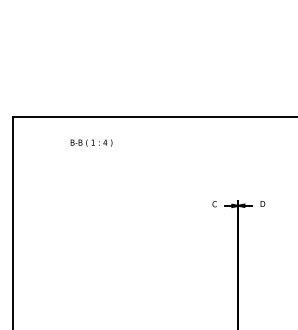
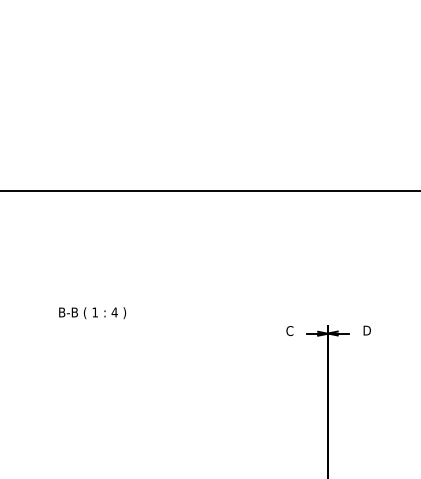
text: (91, 142) -> (92, 312), moved

